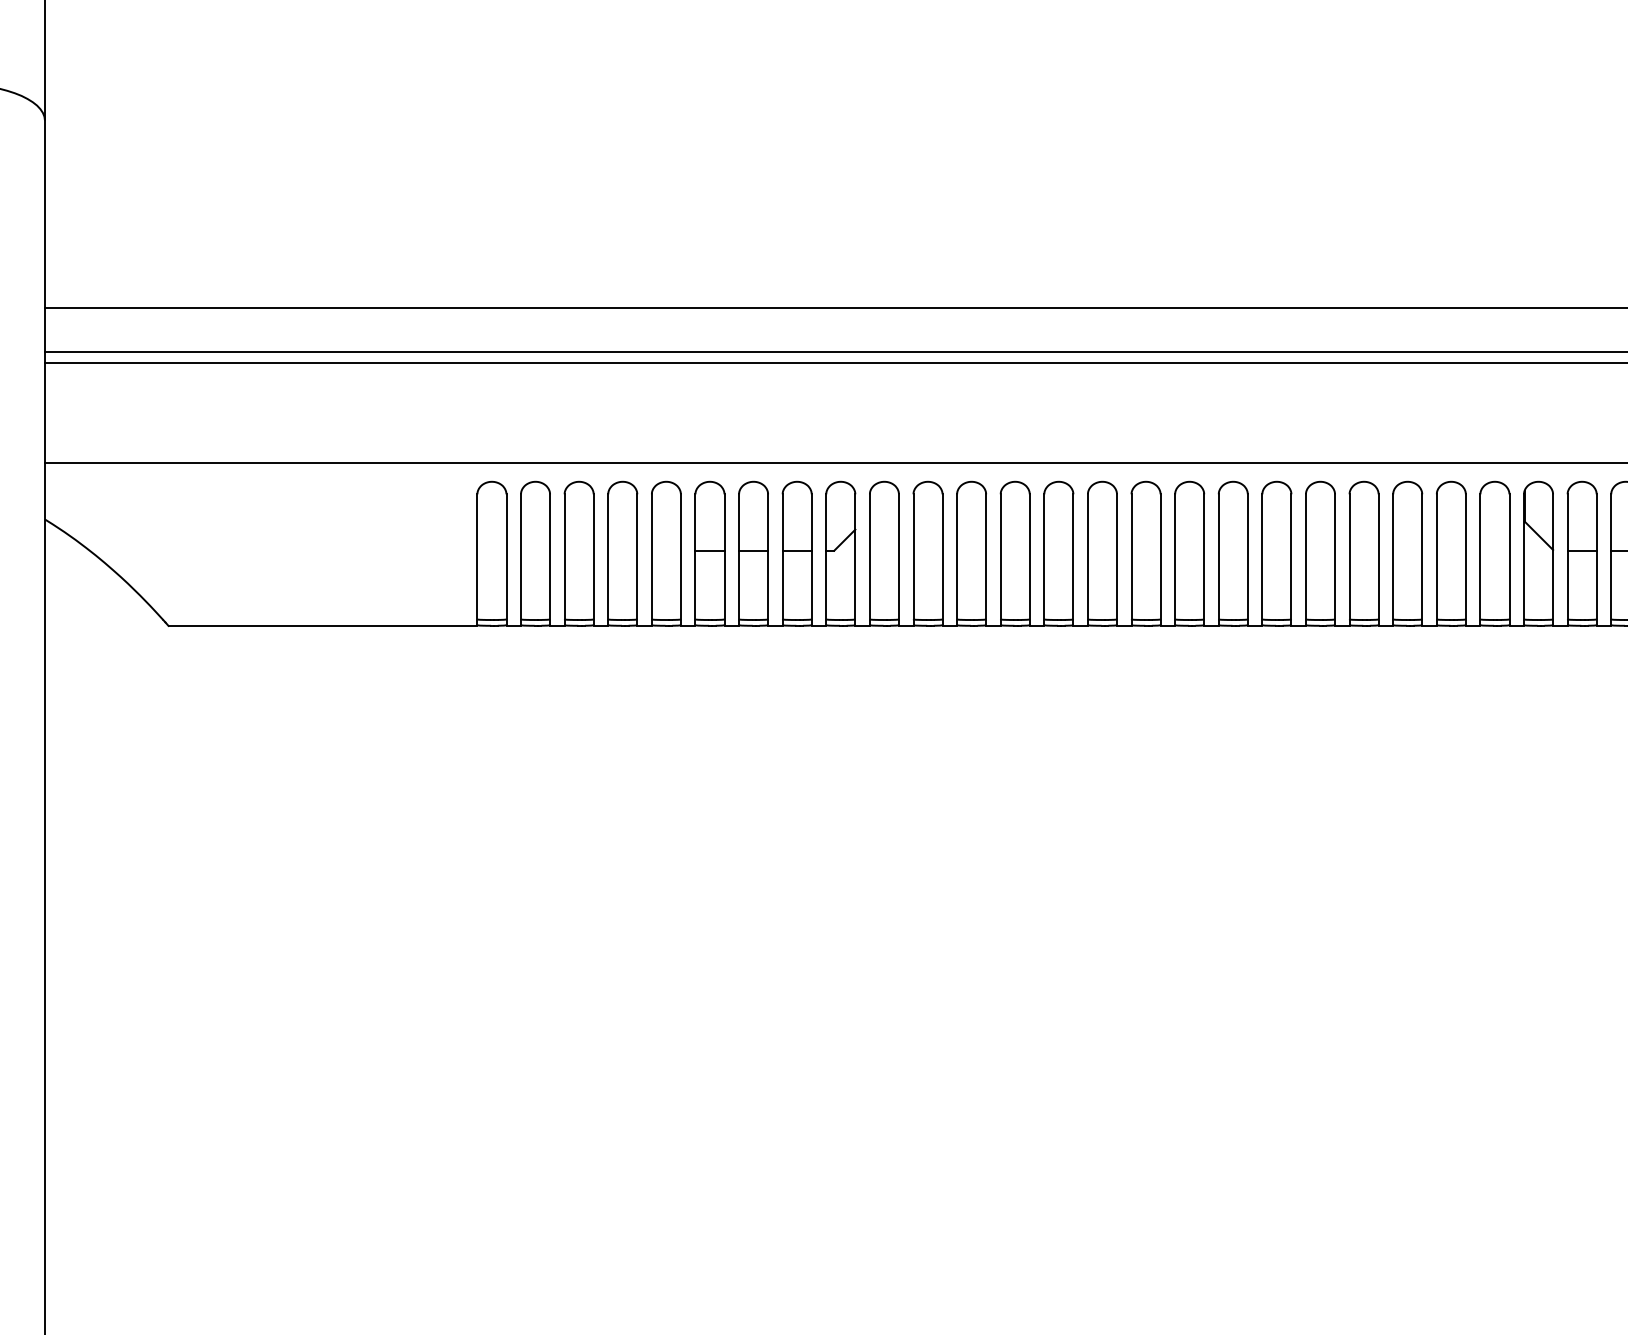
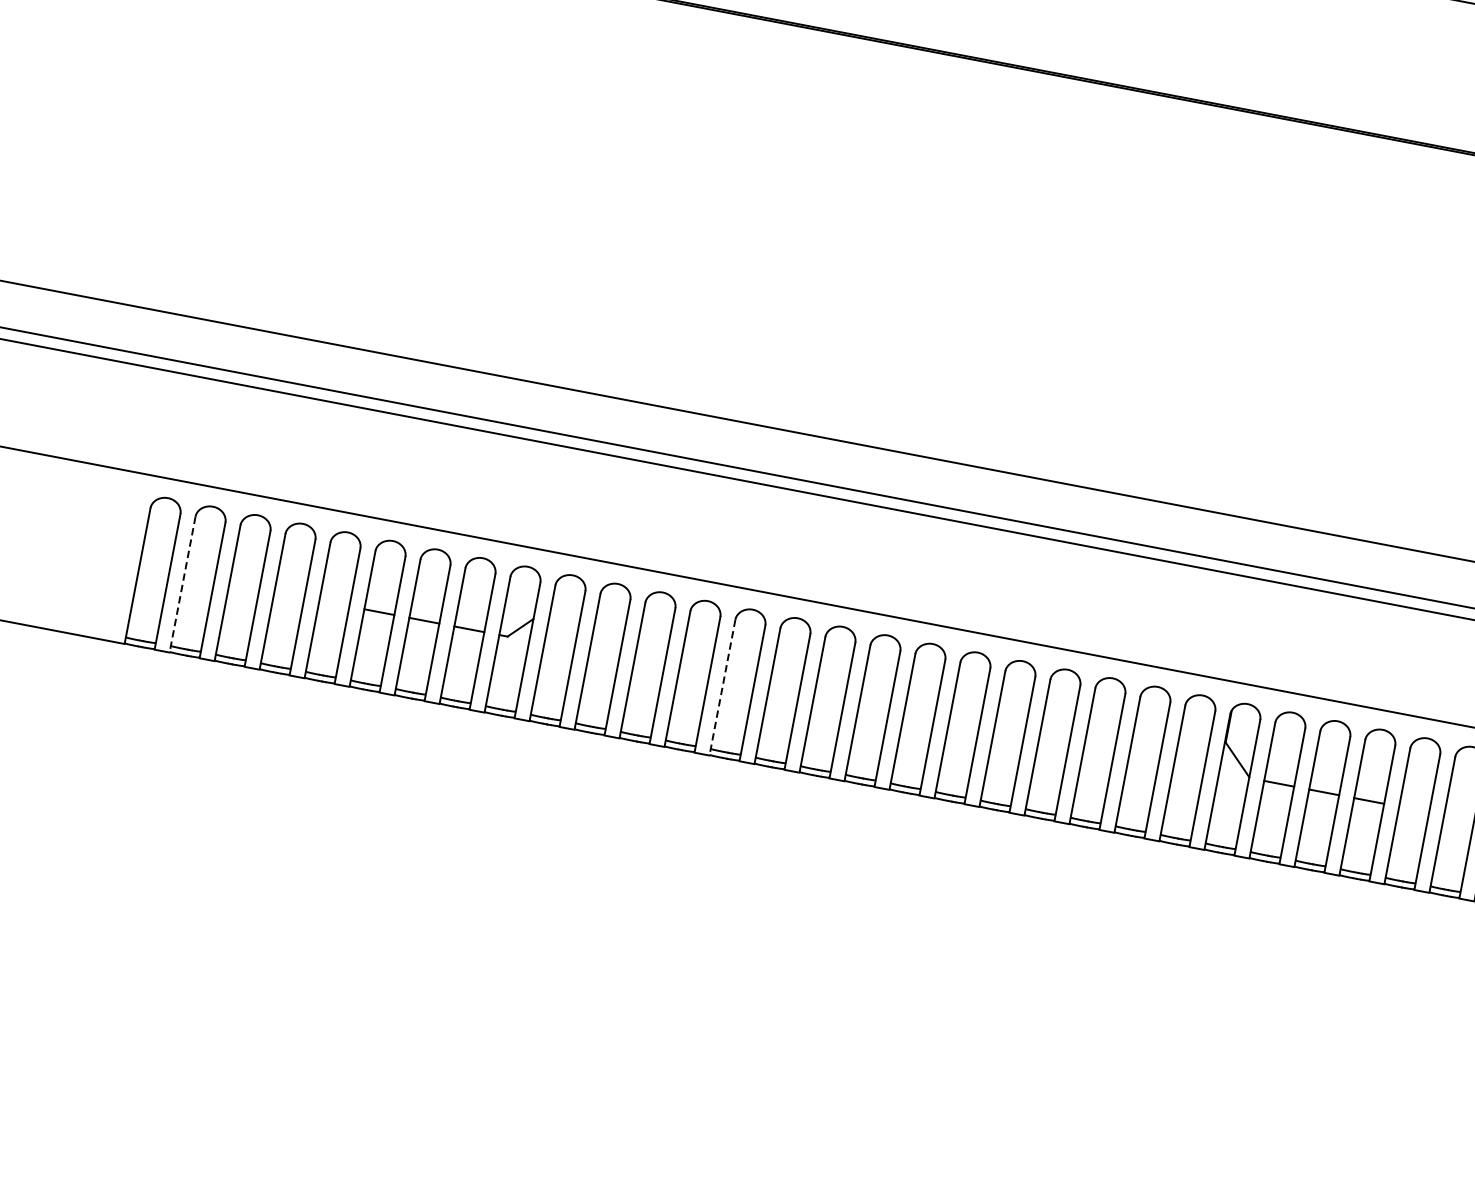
line: (521, 560) -> (182, 585), solid -> dashed
line: (1044, 560) -> (722, 688), solid -> dashed

